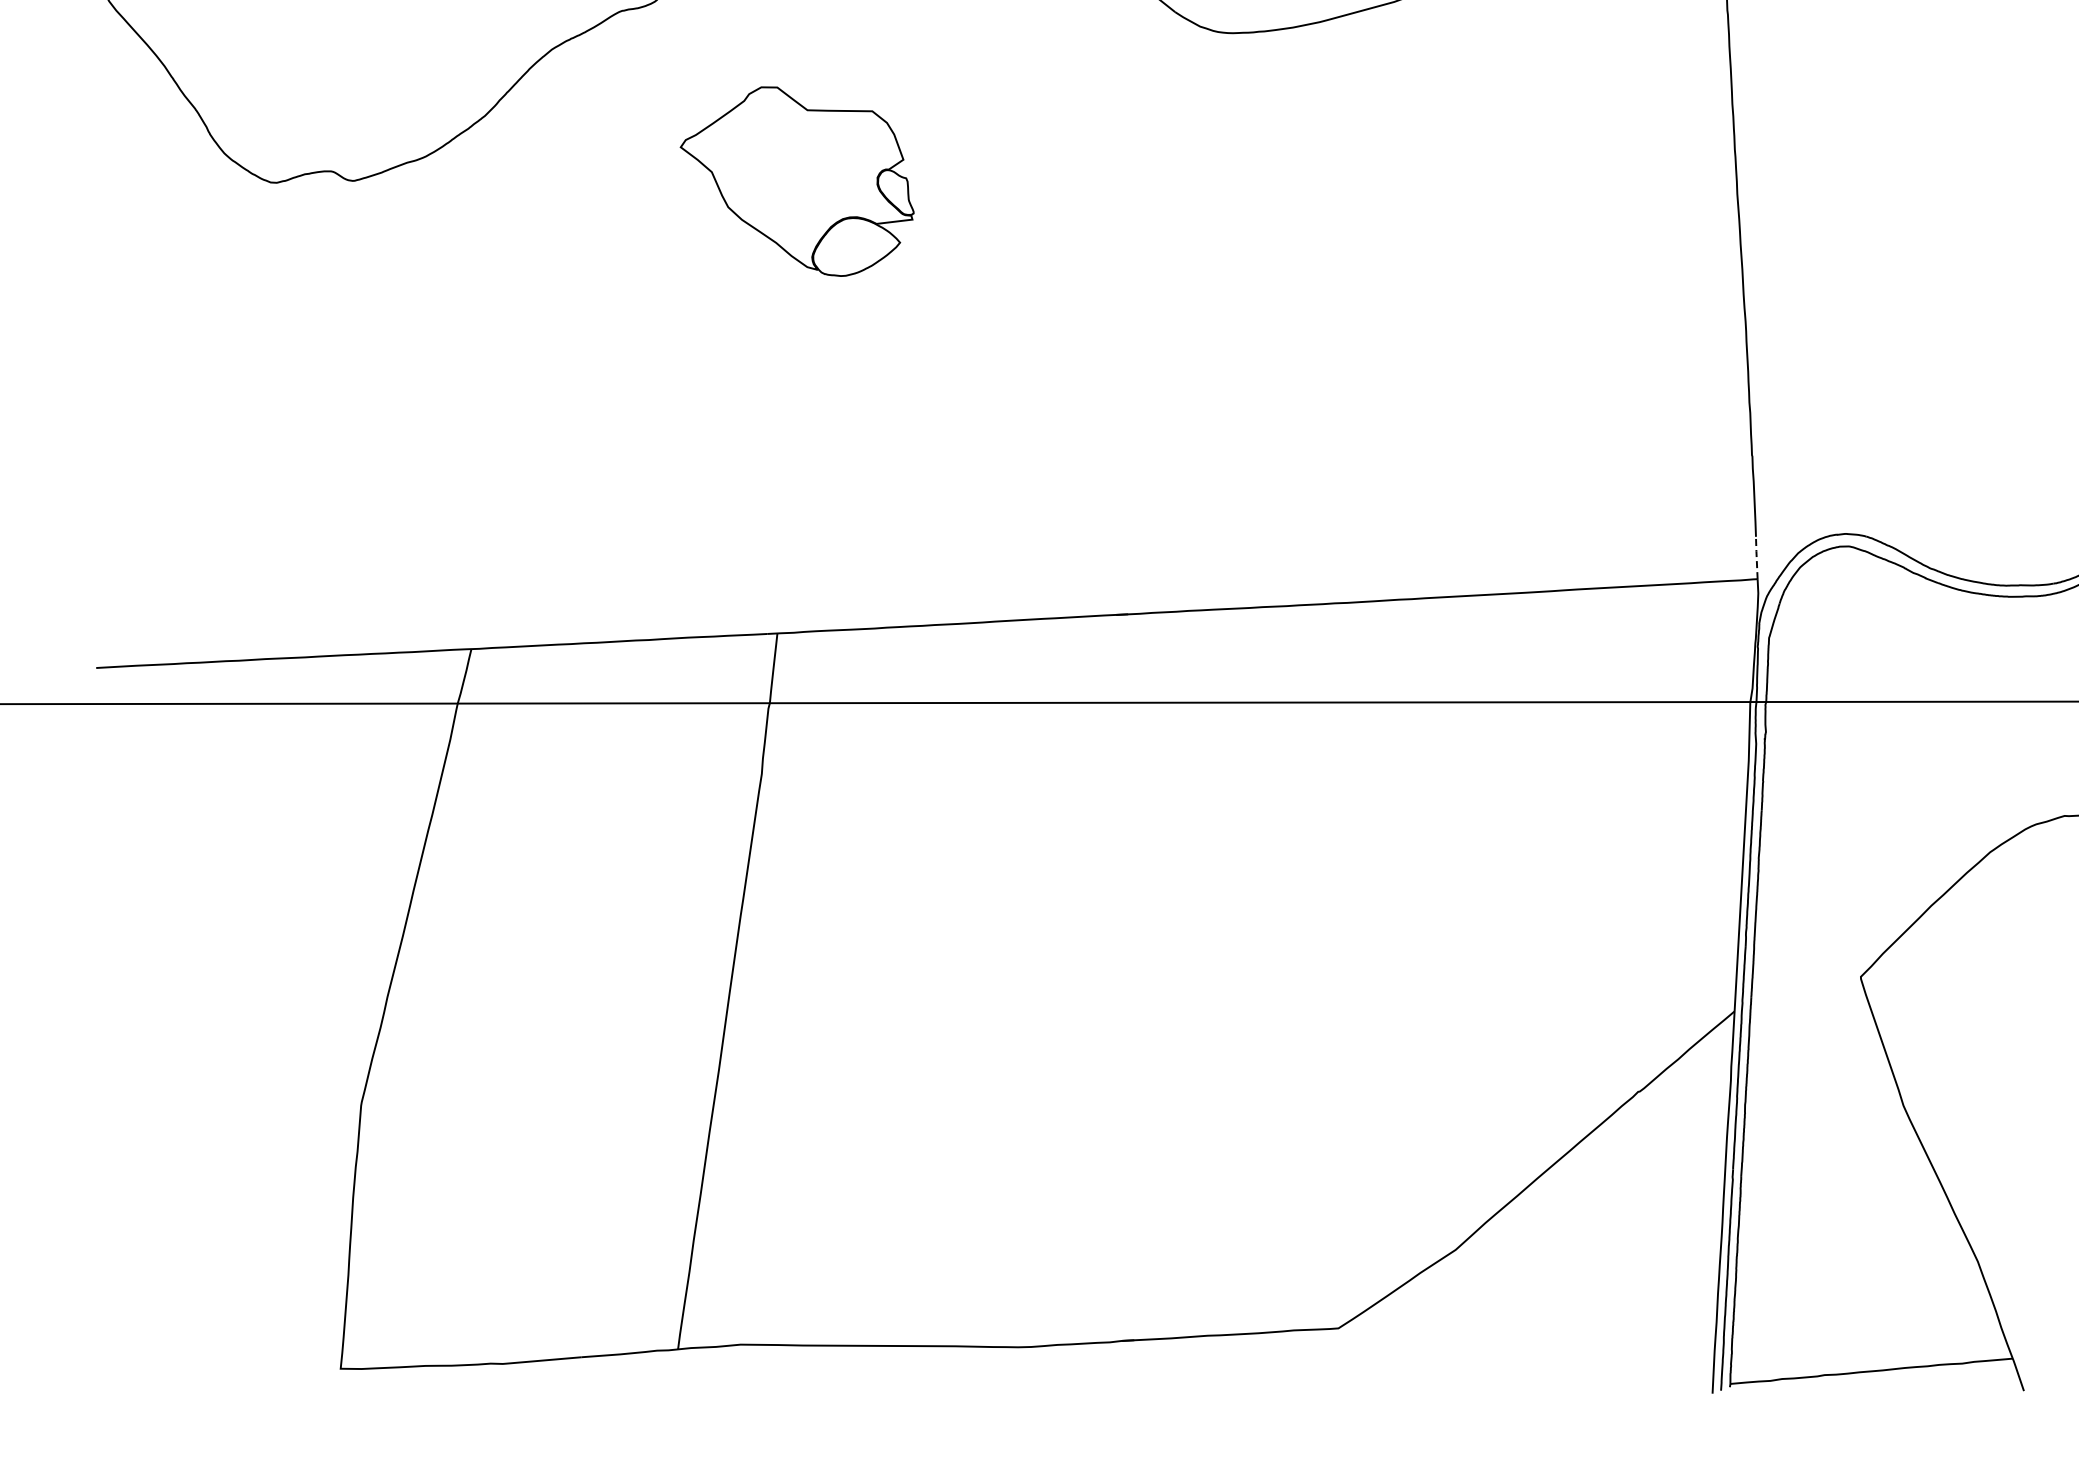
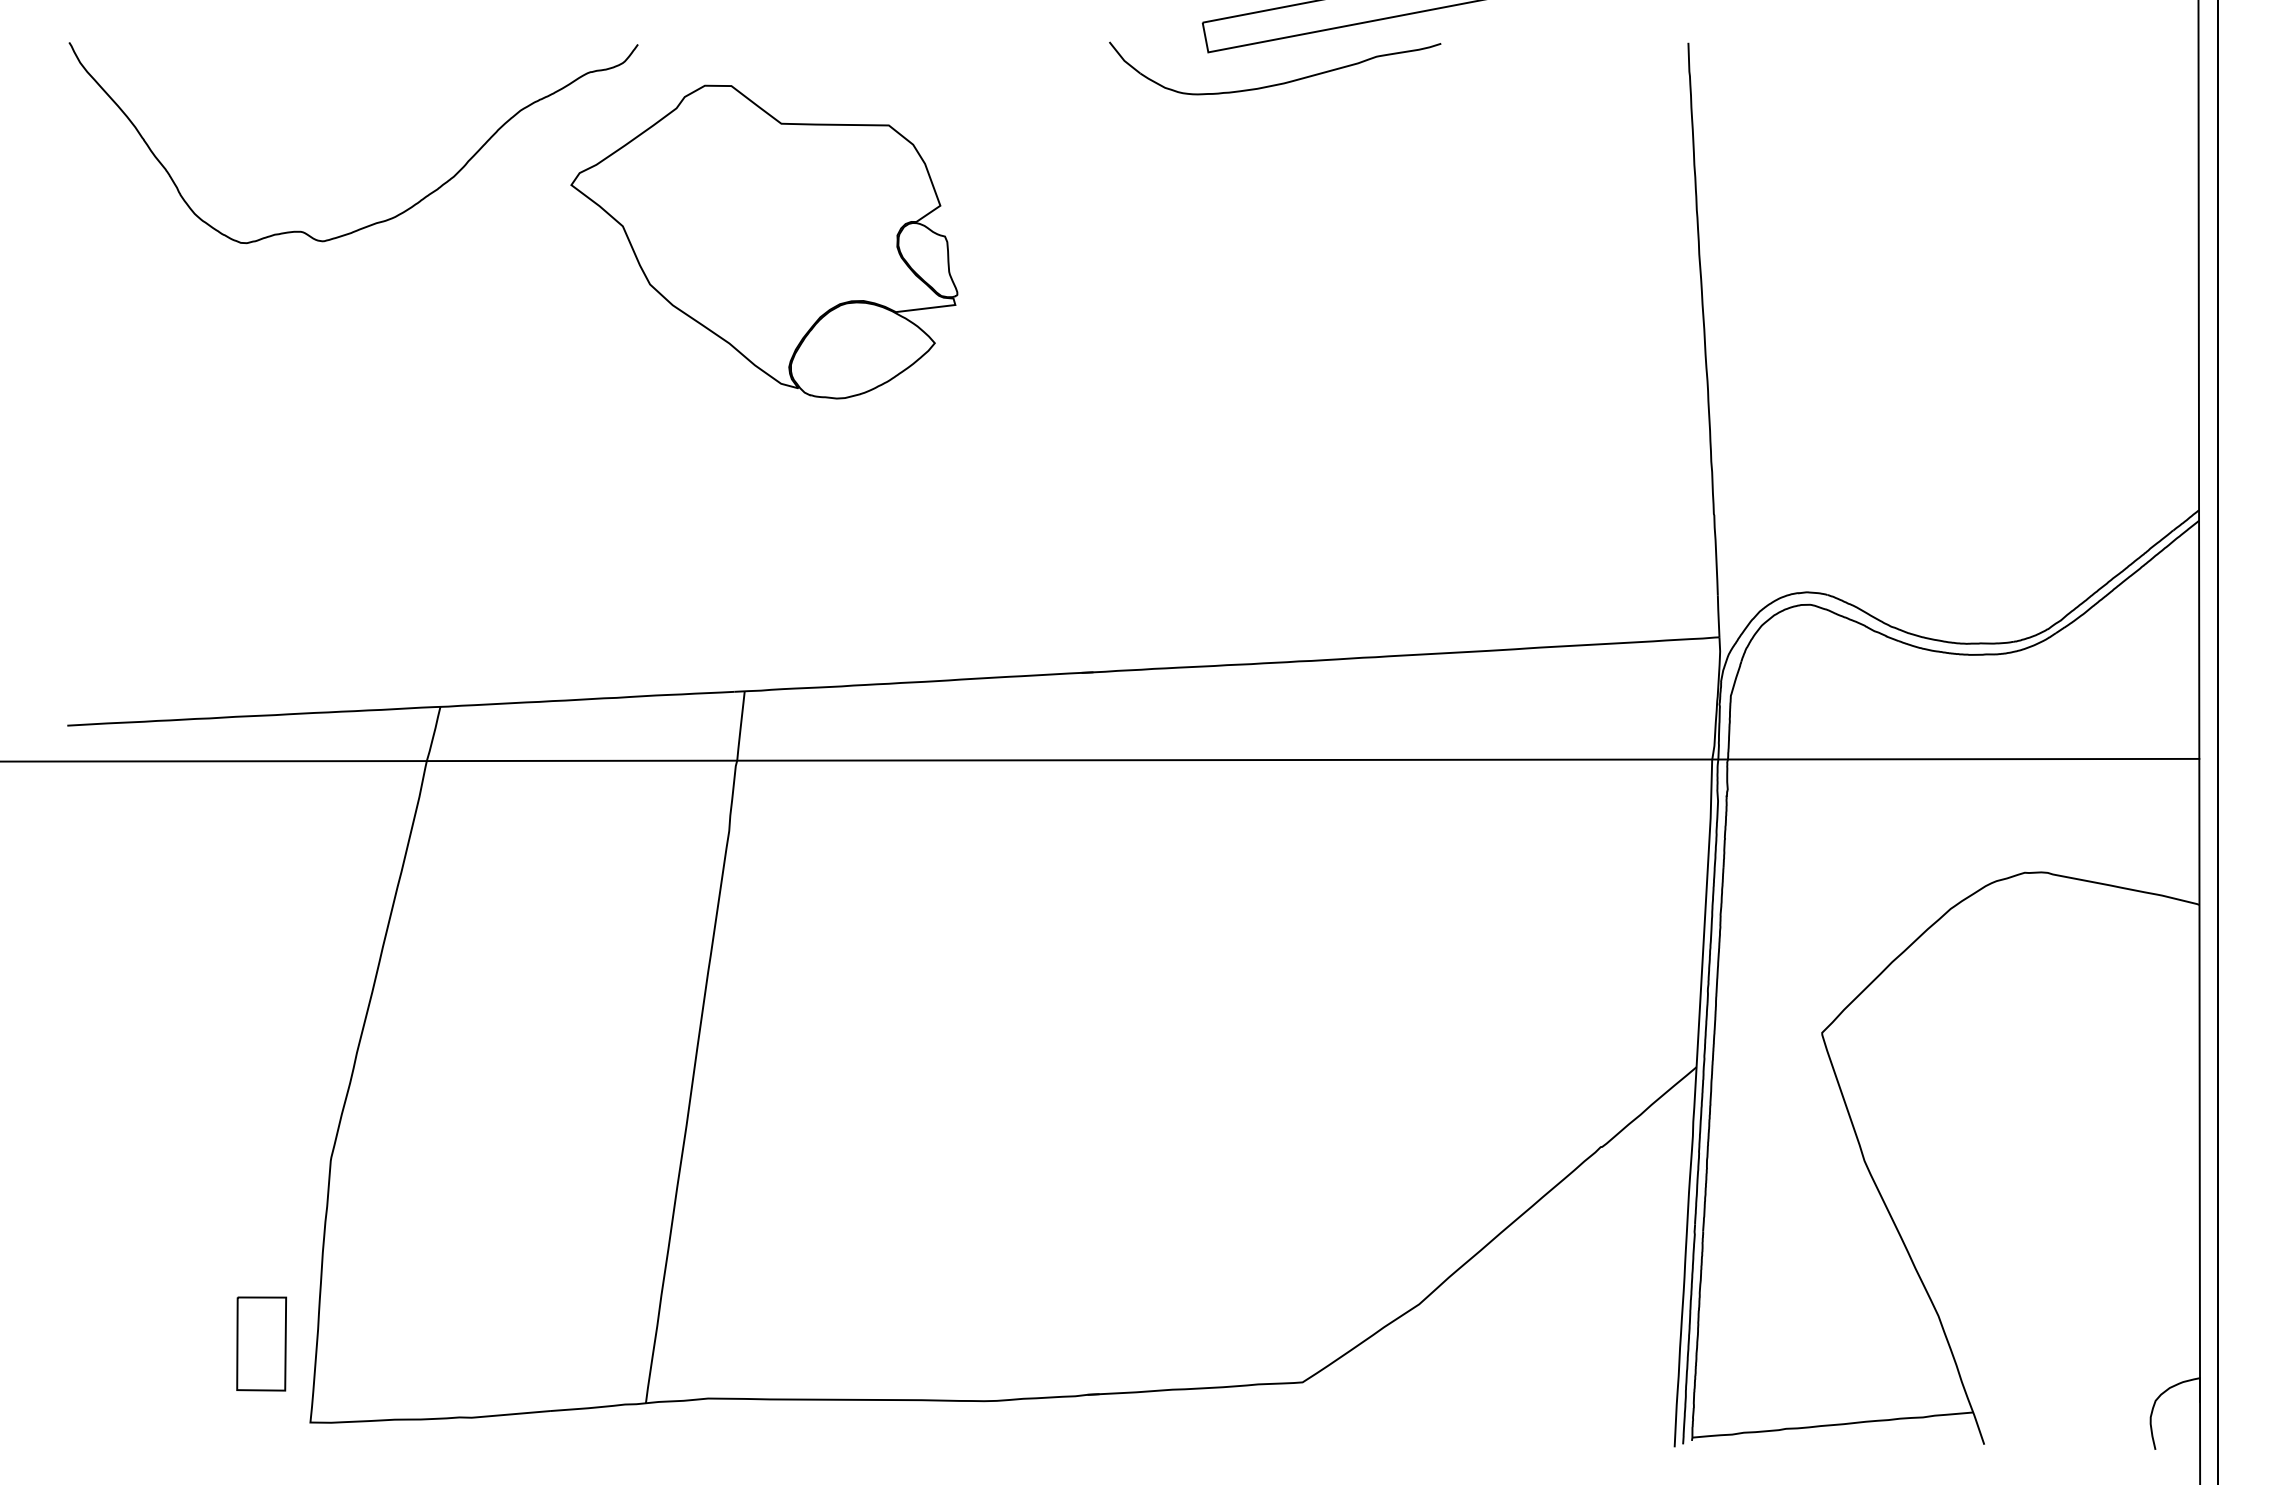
part: (797, 181) -> (764, 241), size x1.67
line: (1756, 557) -> (1718, 615), dashed -> solid
part: (291, 1289) -> (261, 1343), added

